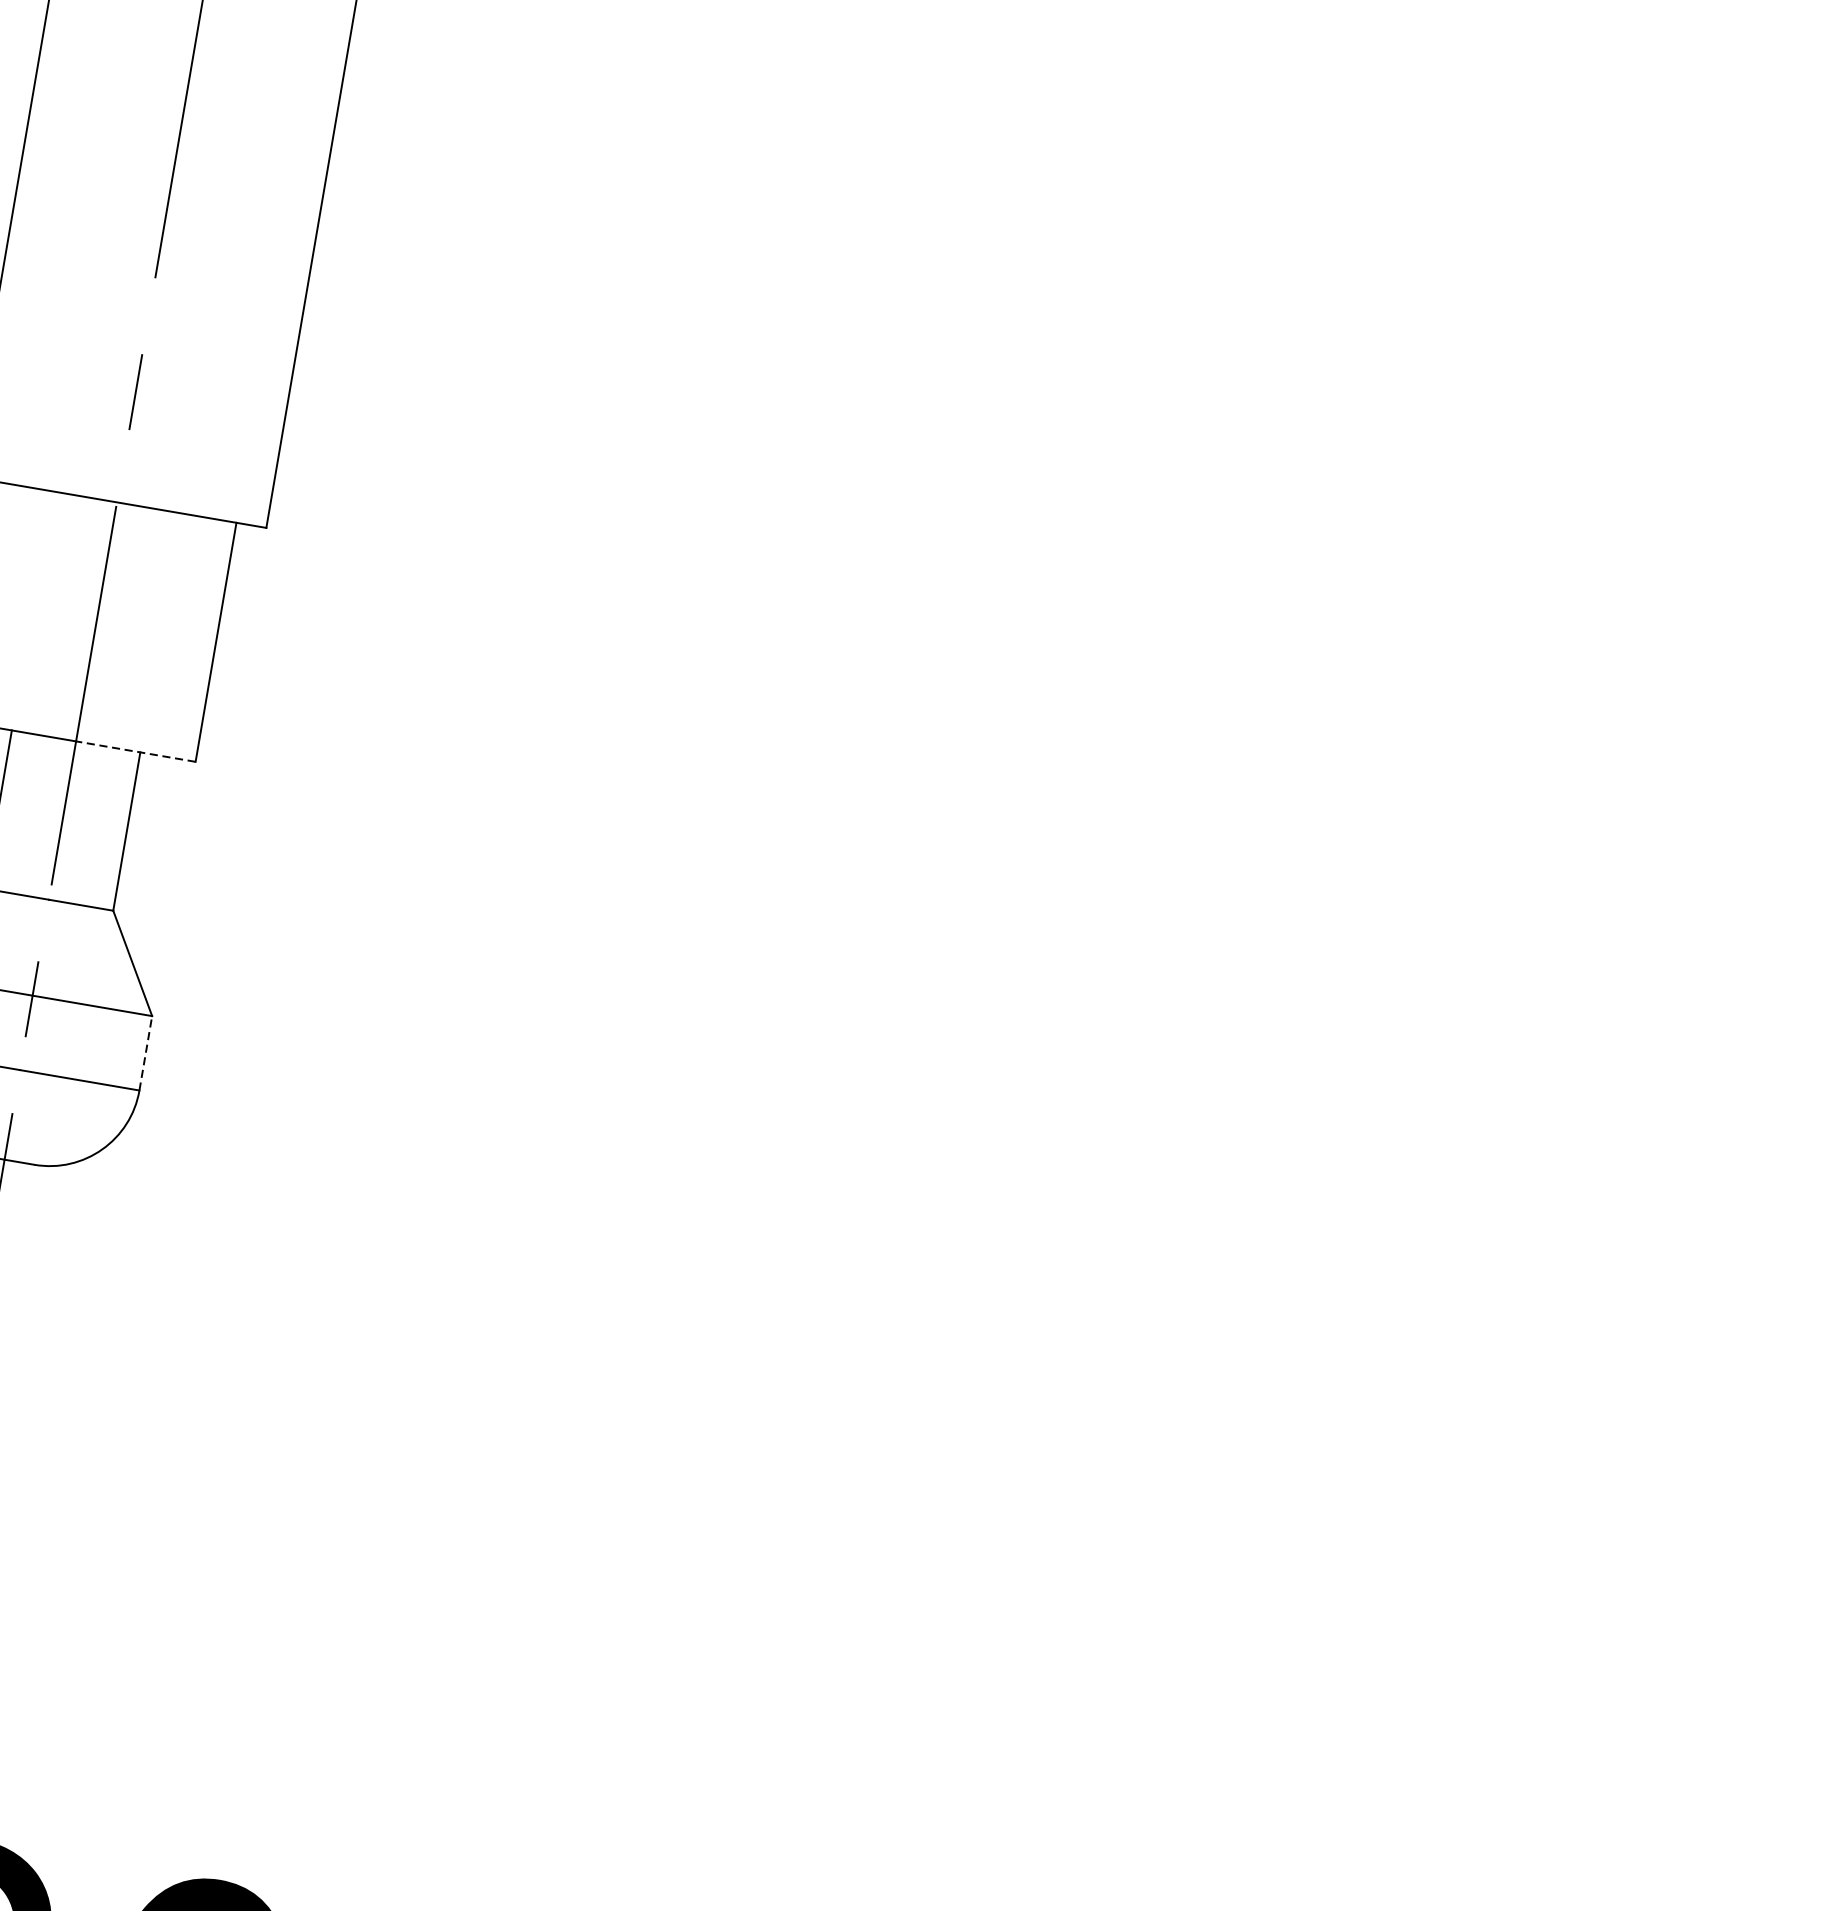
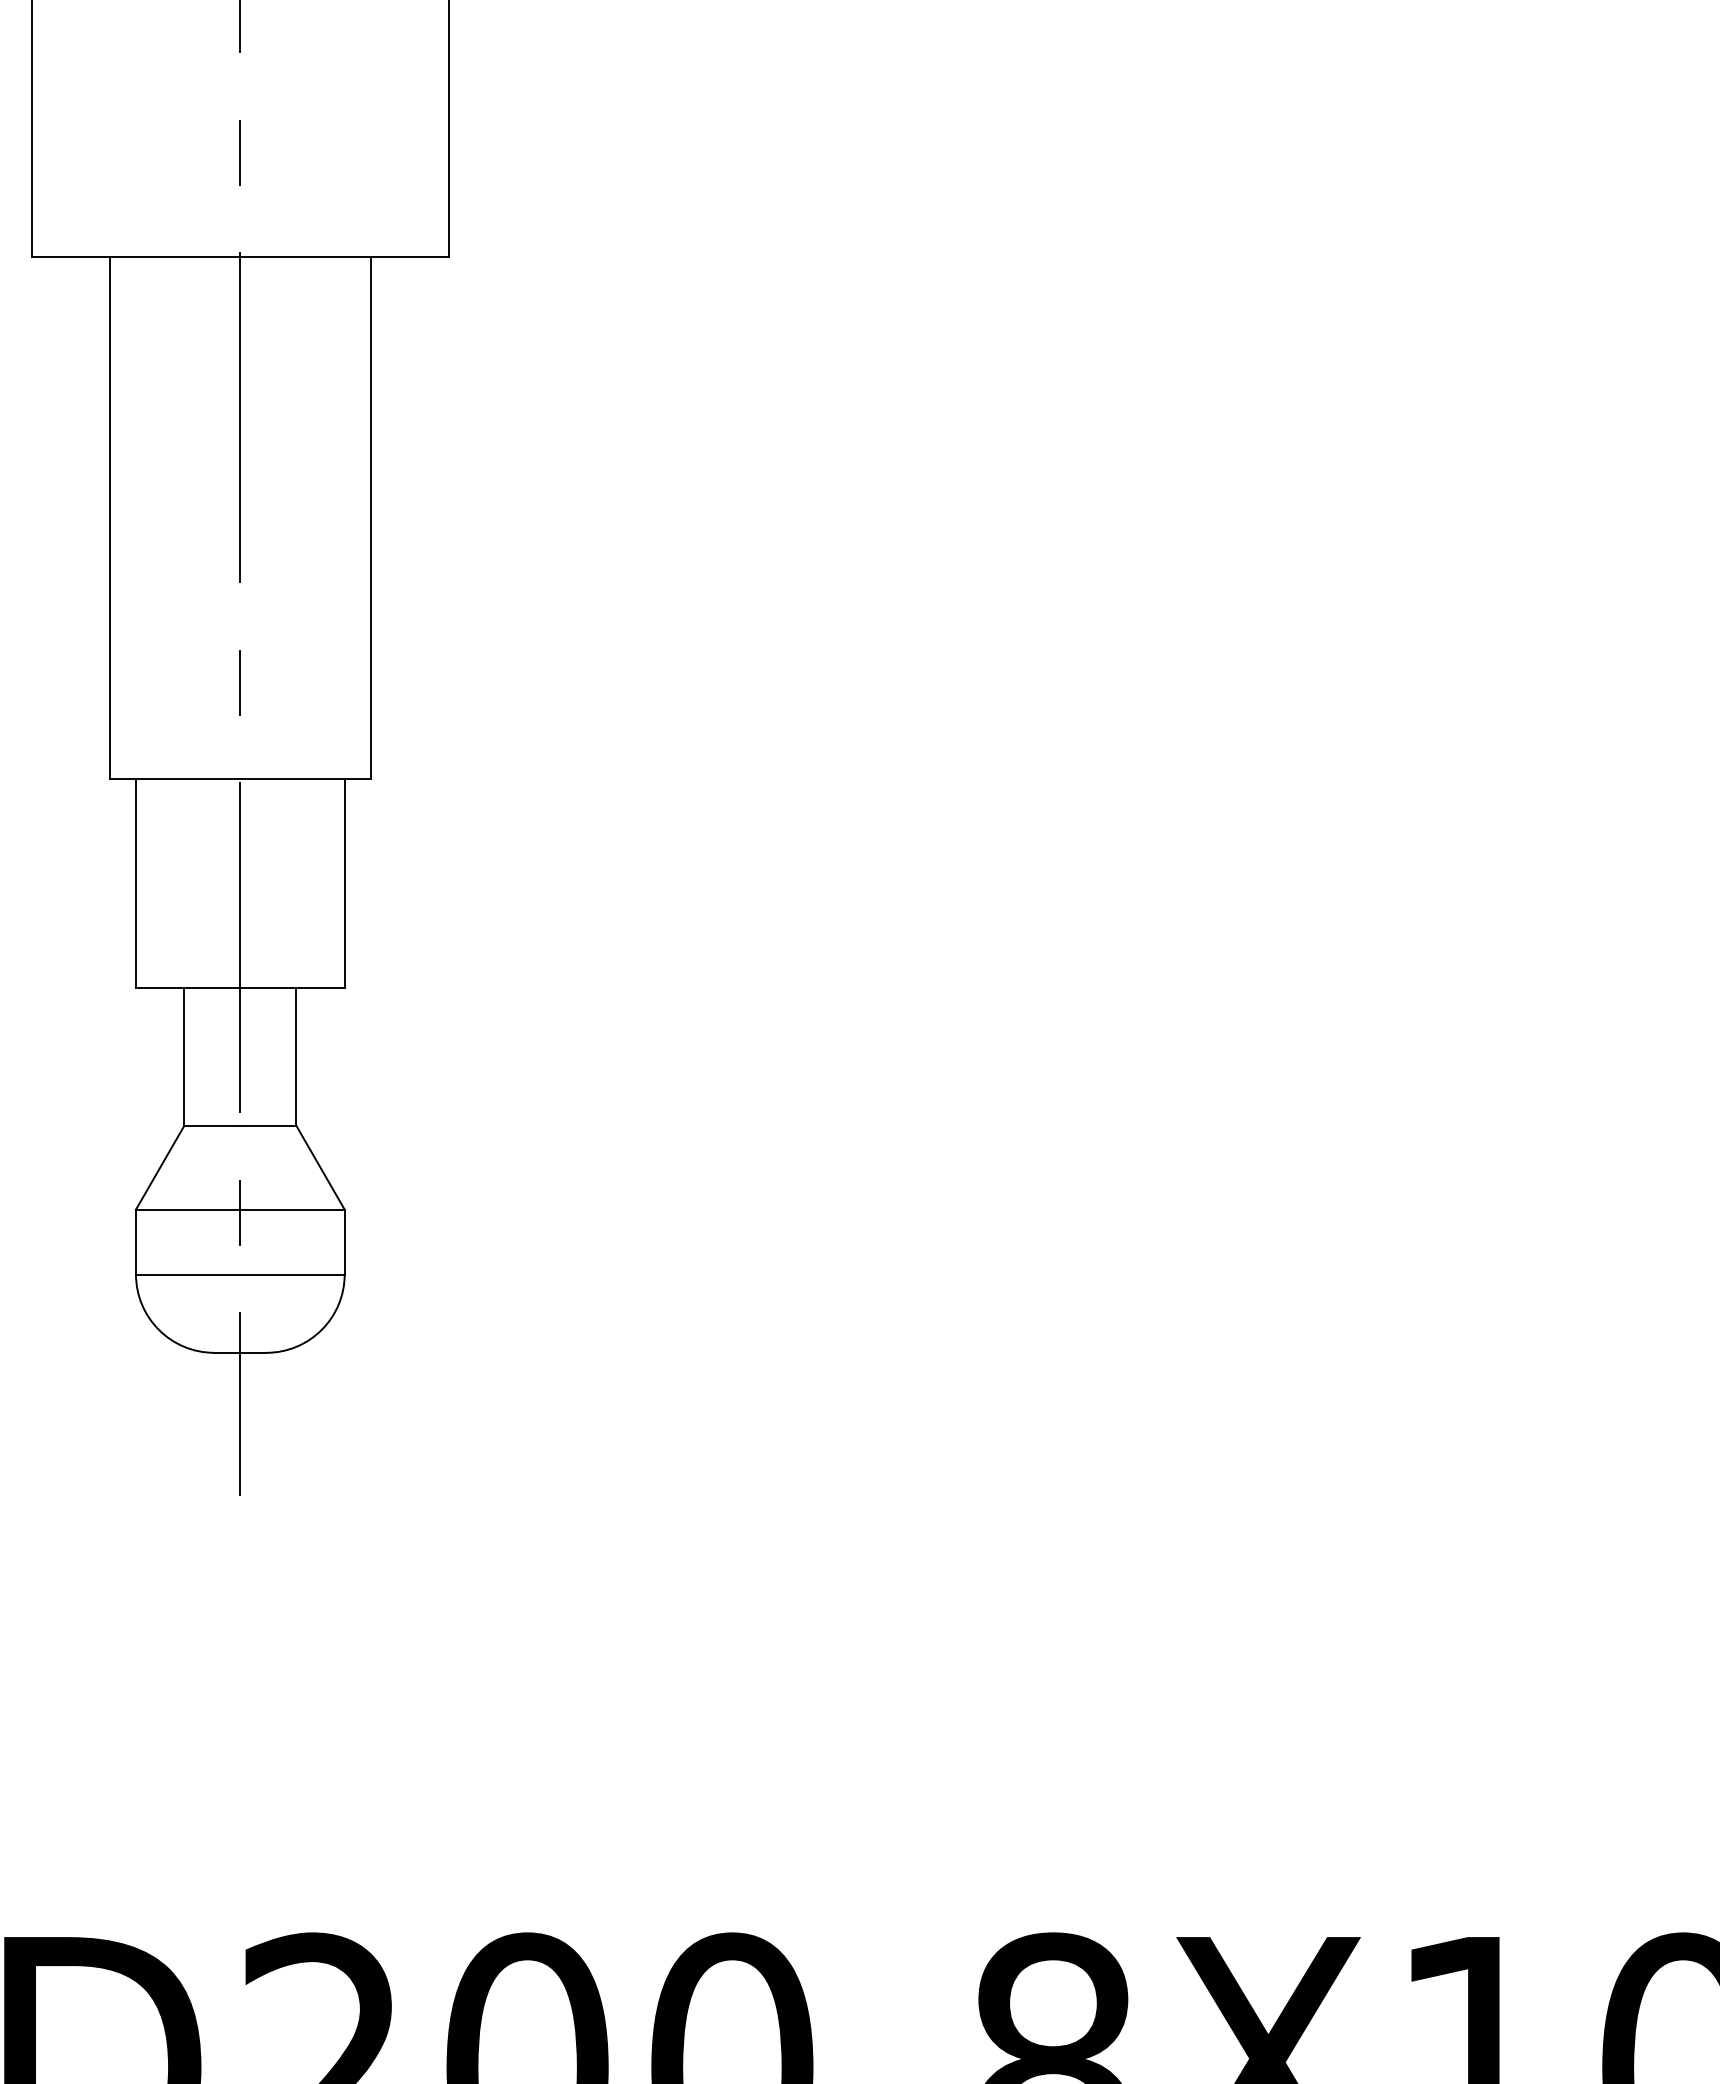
line: (135, 751) -> (292, 987), dashed -> solid
line: (145, 1052) -> (344, 1241), dashed -> solid

